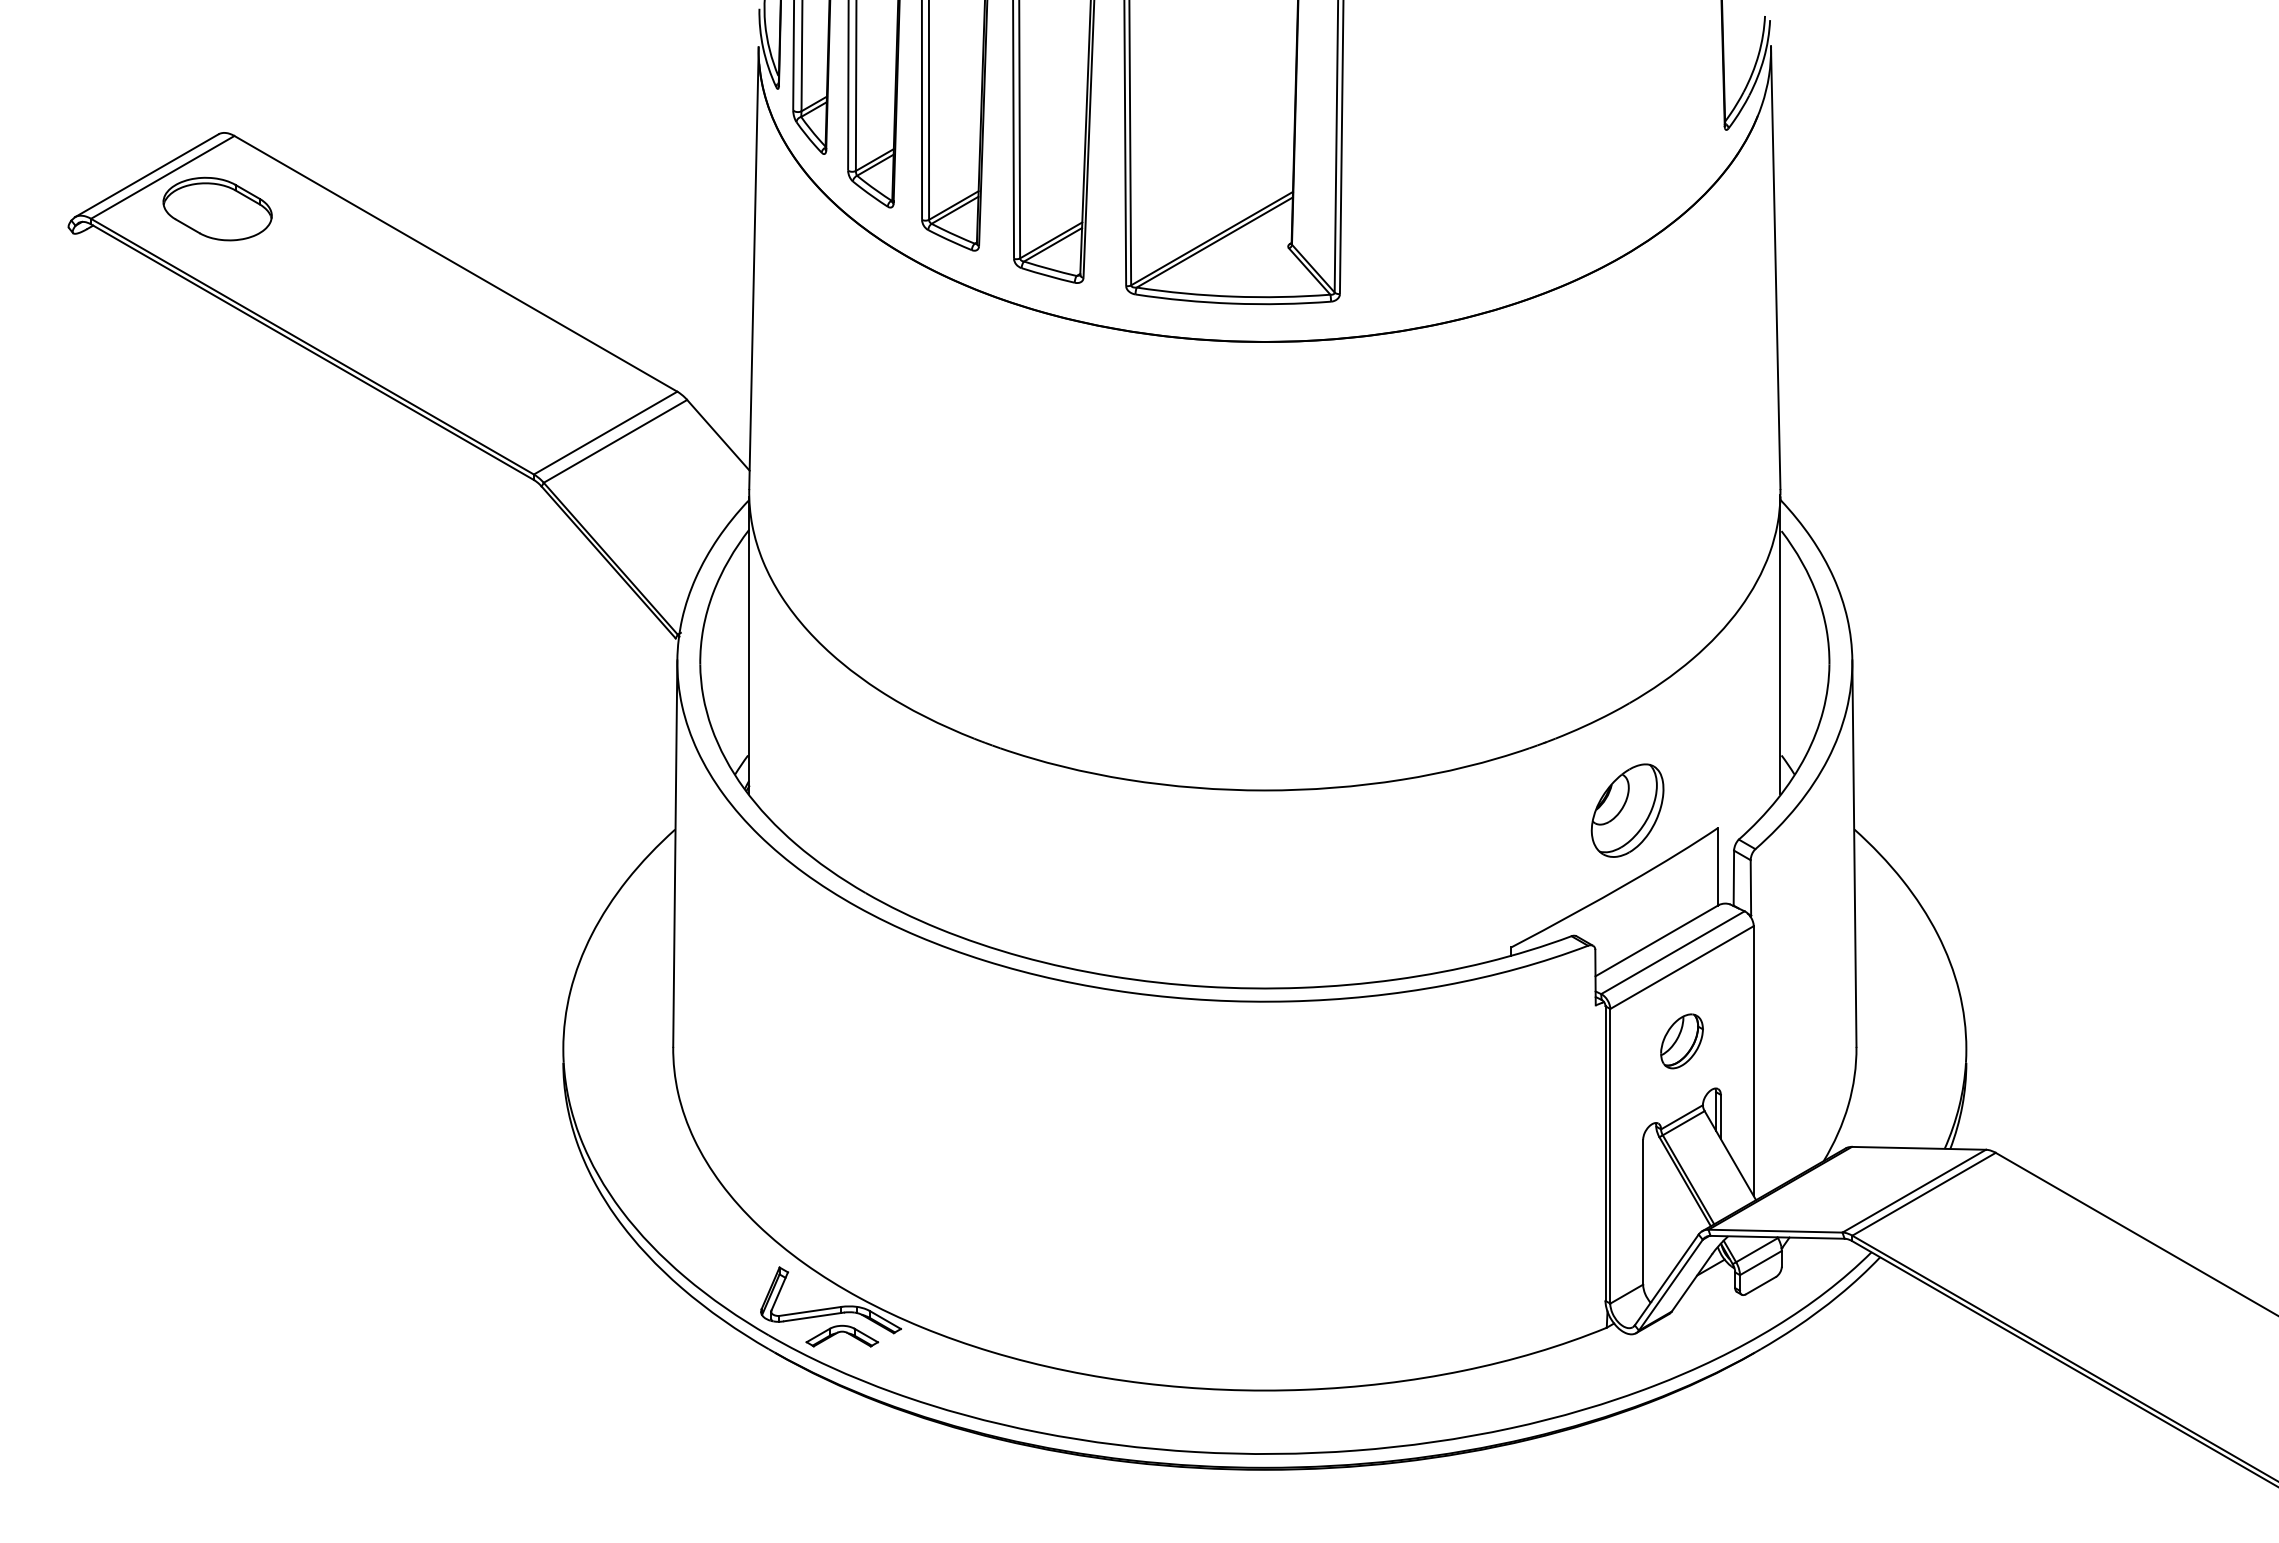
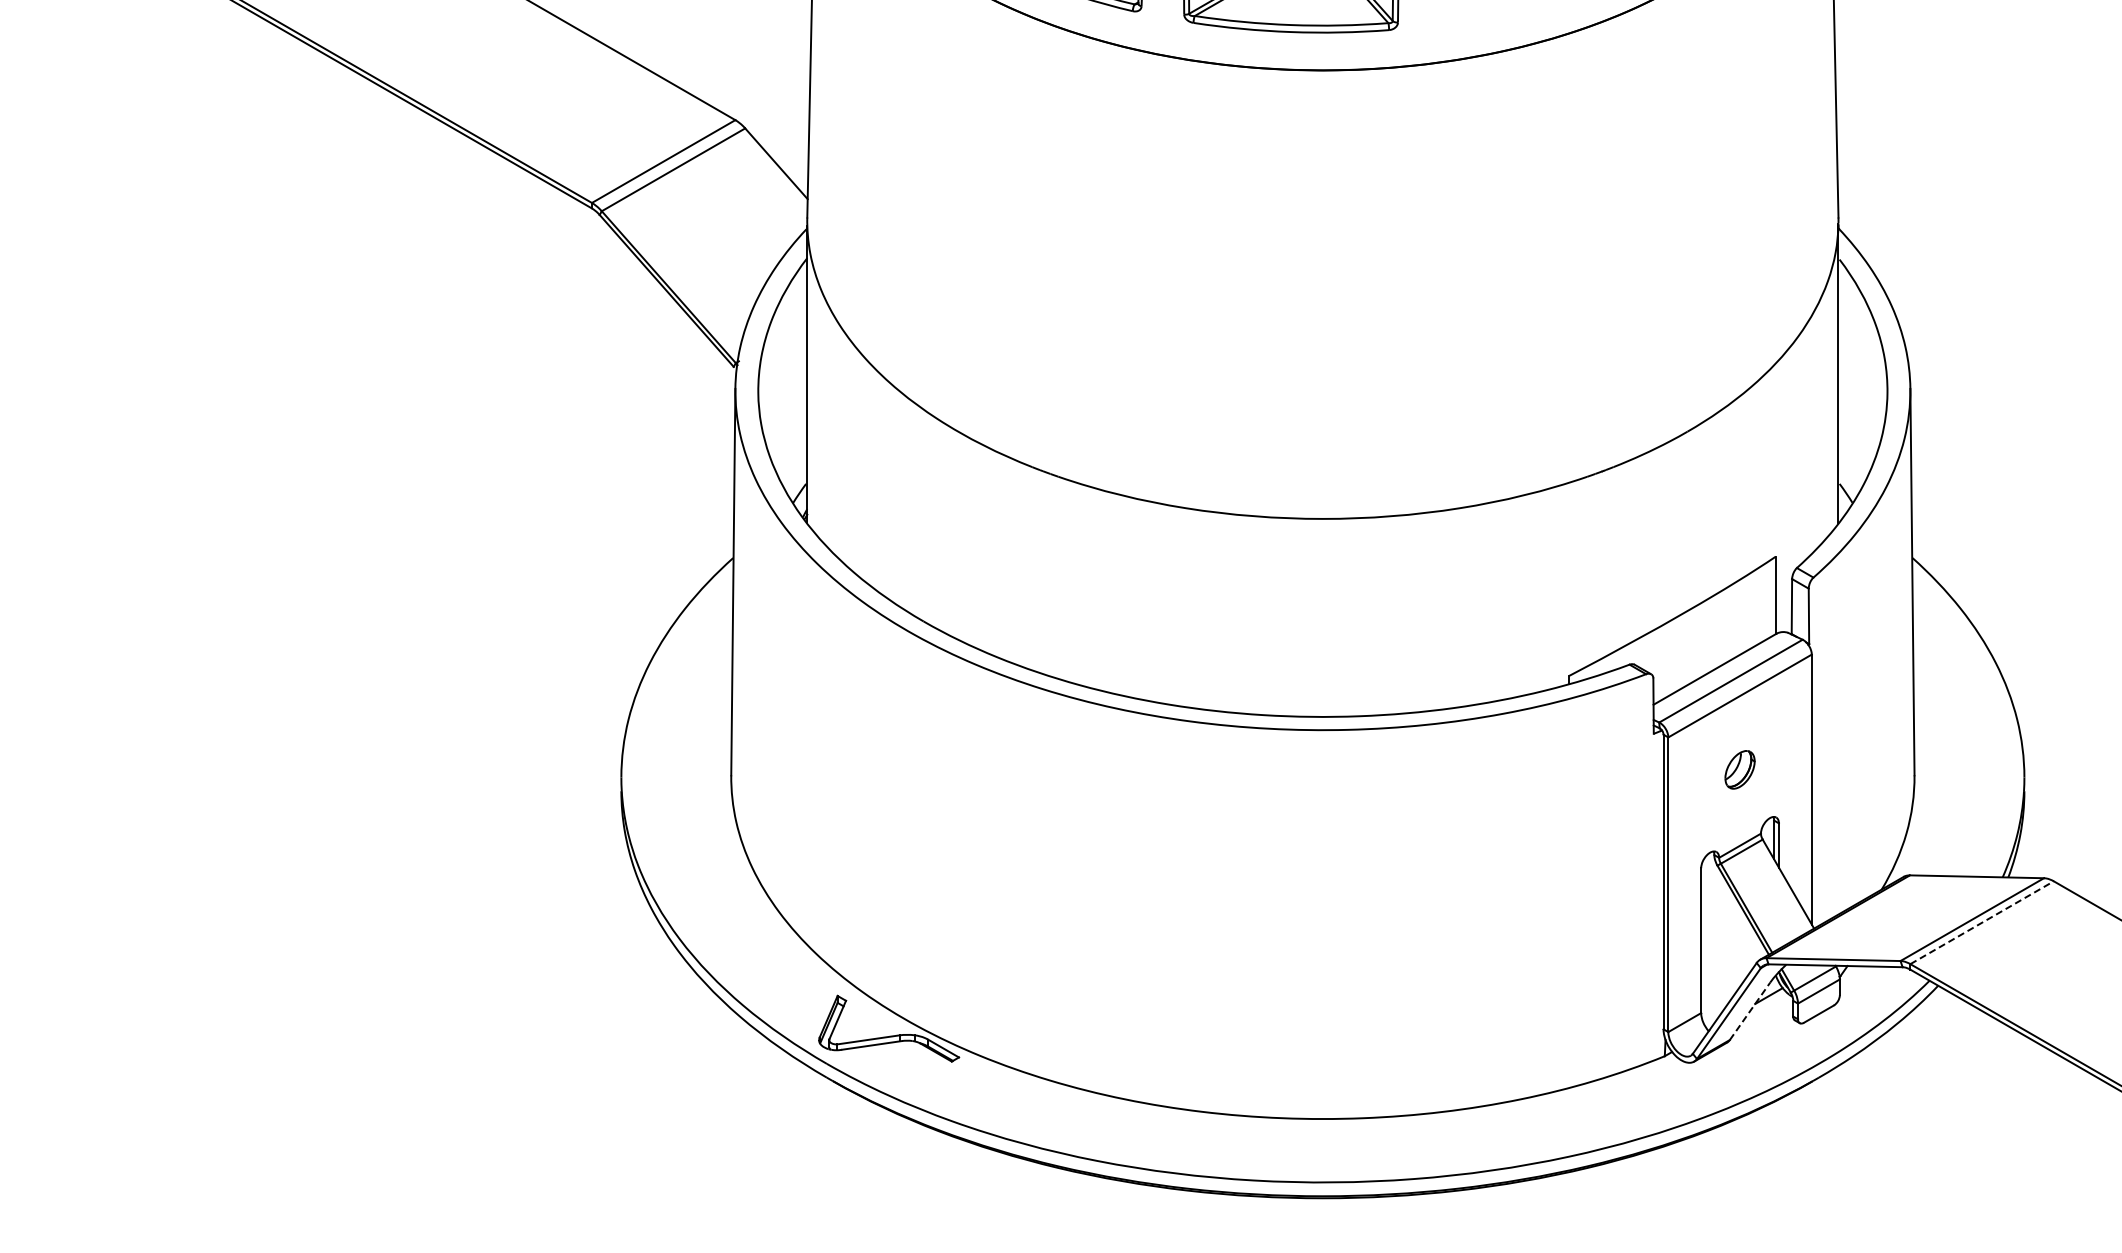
part: (1627, 810) -> (1685, 538), removed
part: (1681, 1041) -> (1739, 769), size x0.7
line: (1924, 1194) -> (1982, 922), solid -> dashed
line: (1692, 1282) -> (1750, 1010), solid -> dashed
part: (842, 1335) -> (900, 1063), removed

